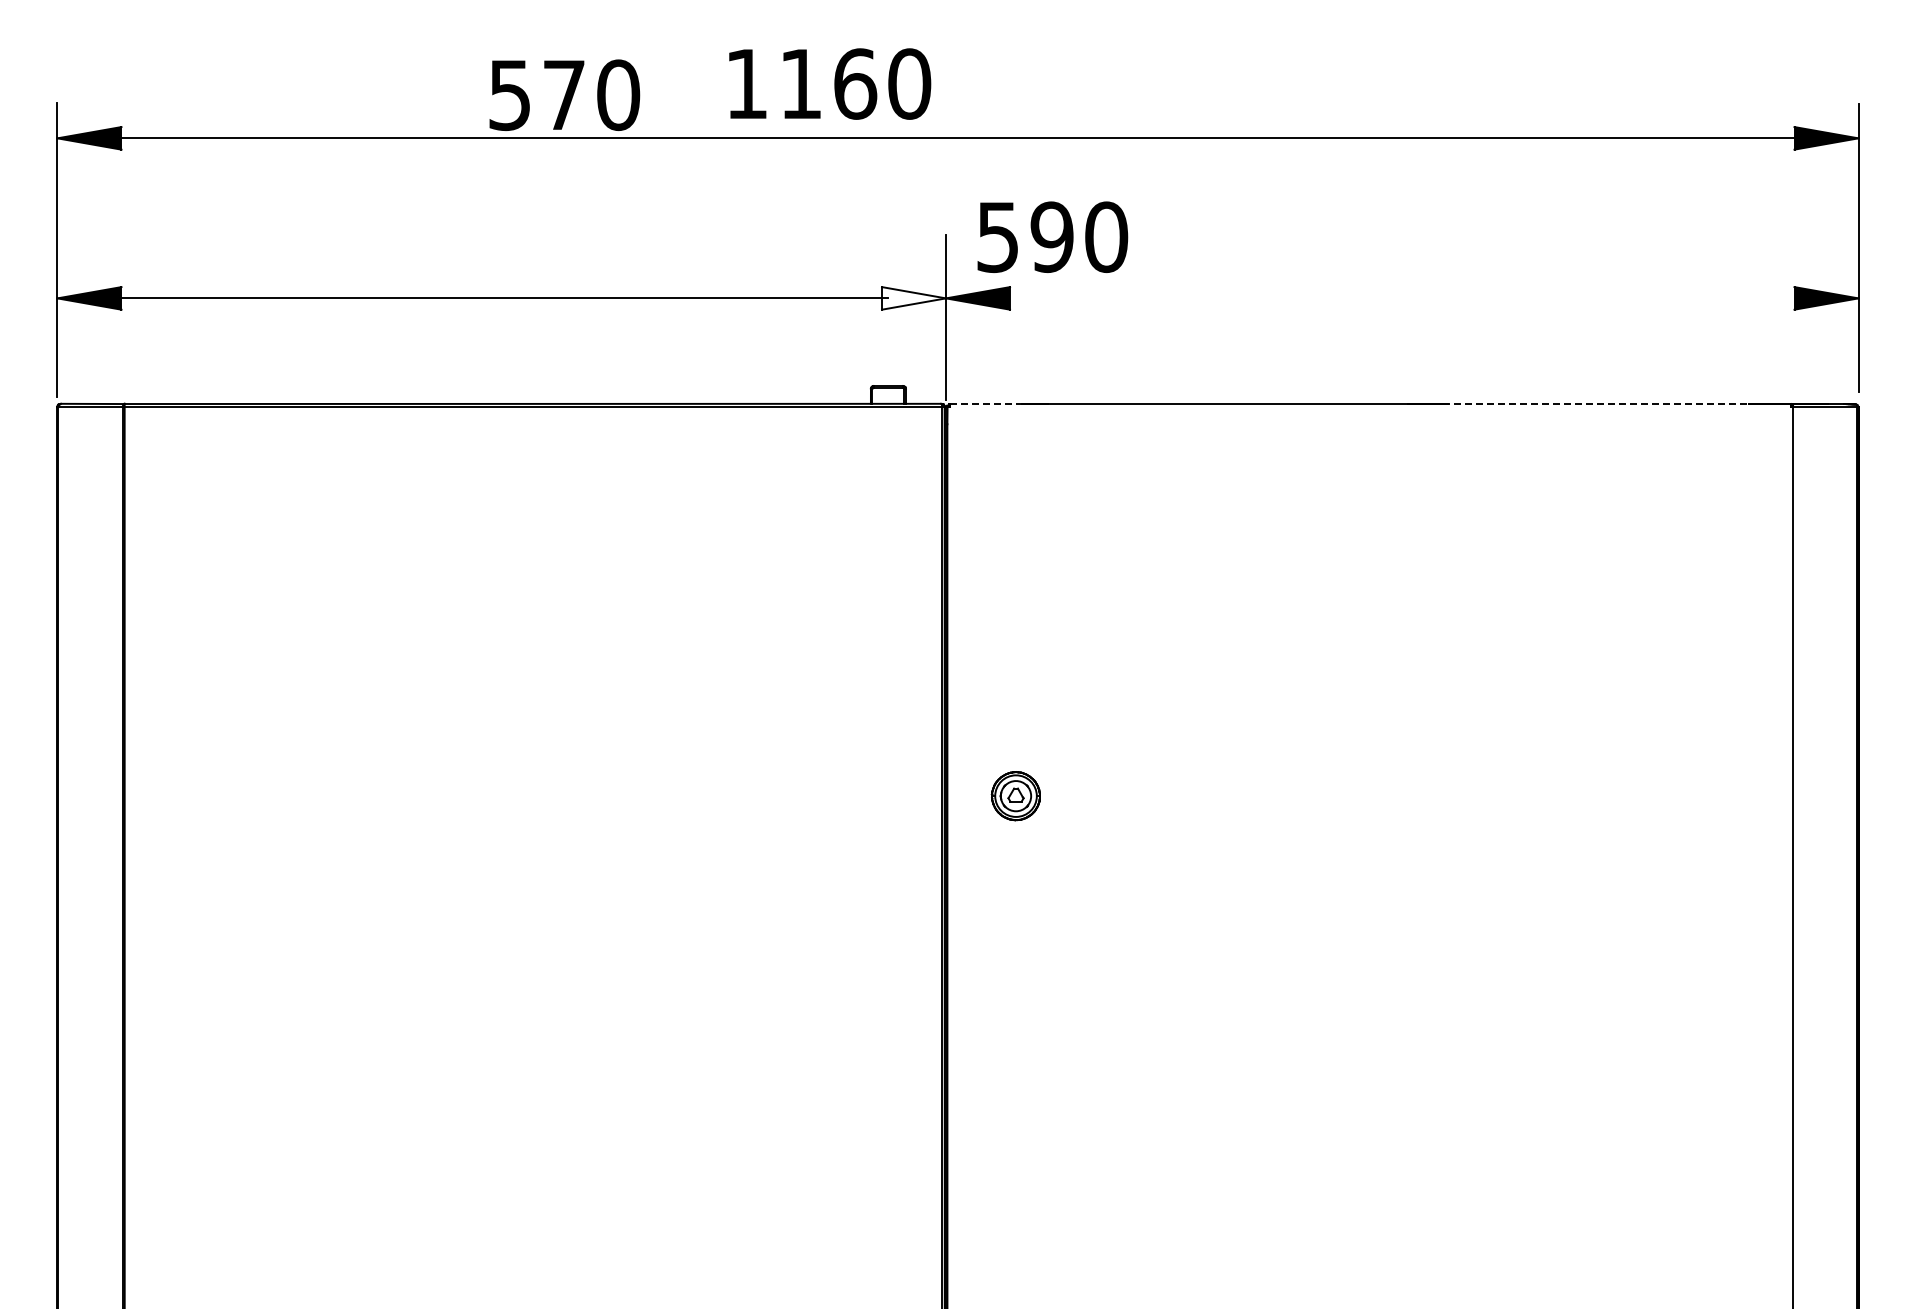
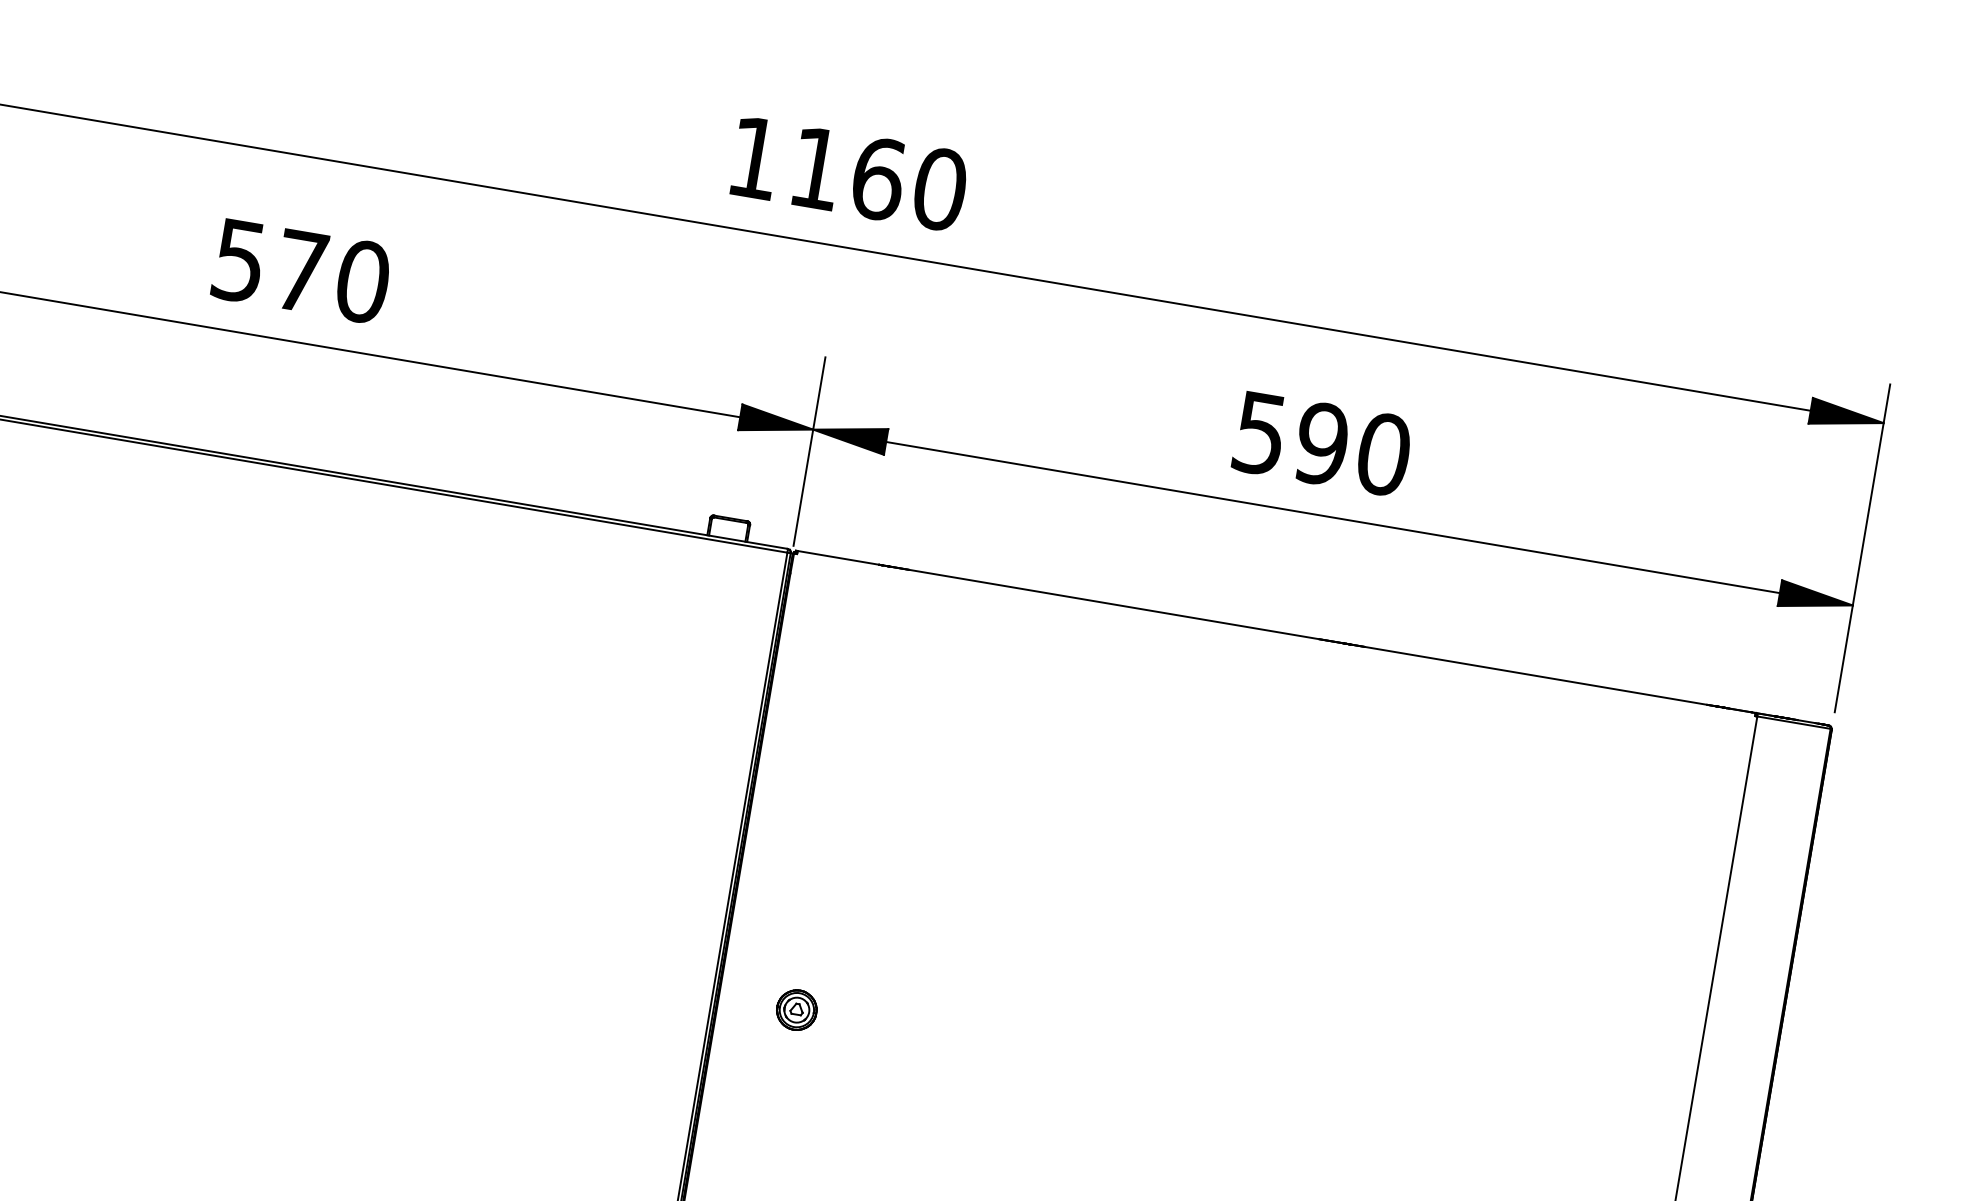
text: (830, 83) -> (850, 173), moved
text: (564, 94) -> (301, 270), moved
text: (1052, 236) -> (1322, 443), moved
fill: (914, 298) -> (777, 423), added
line: (1401, 298) -> (1332, 517), added
line: (989, 404) -> (842, 558), dashed -> solid
line: (1600, 404) -> (1538, 676), dashed -> solid
part: (1015, 795) -> (796, 1009), size x0.71

